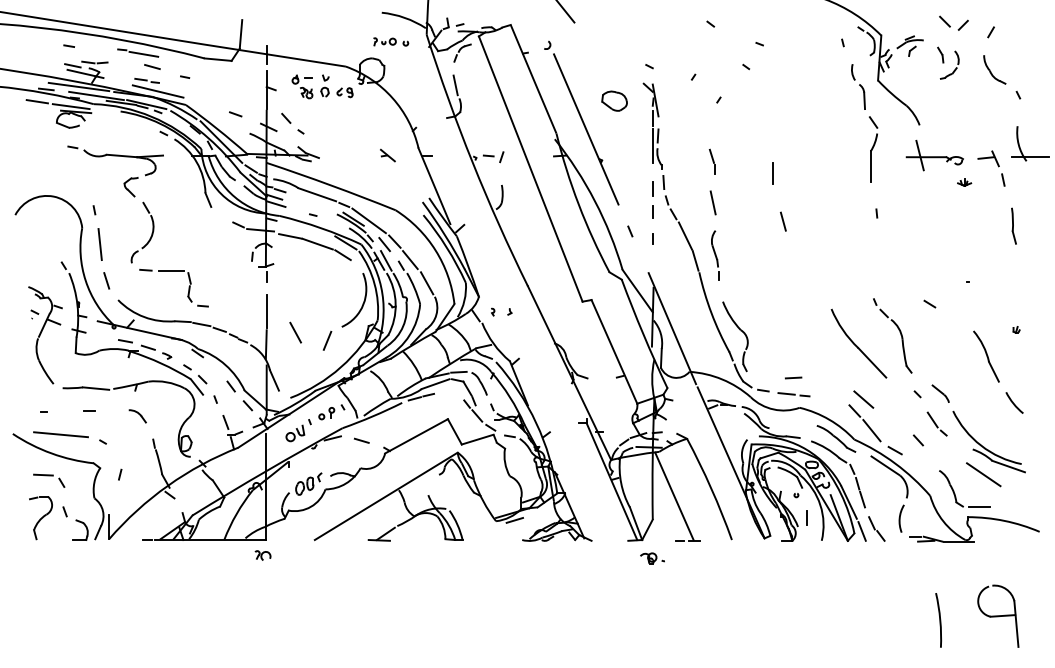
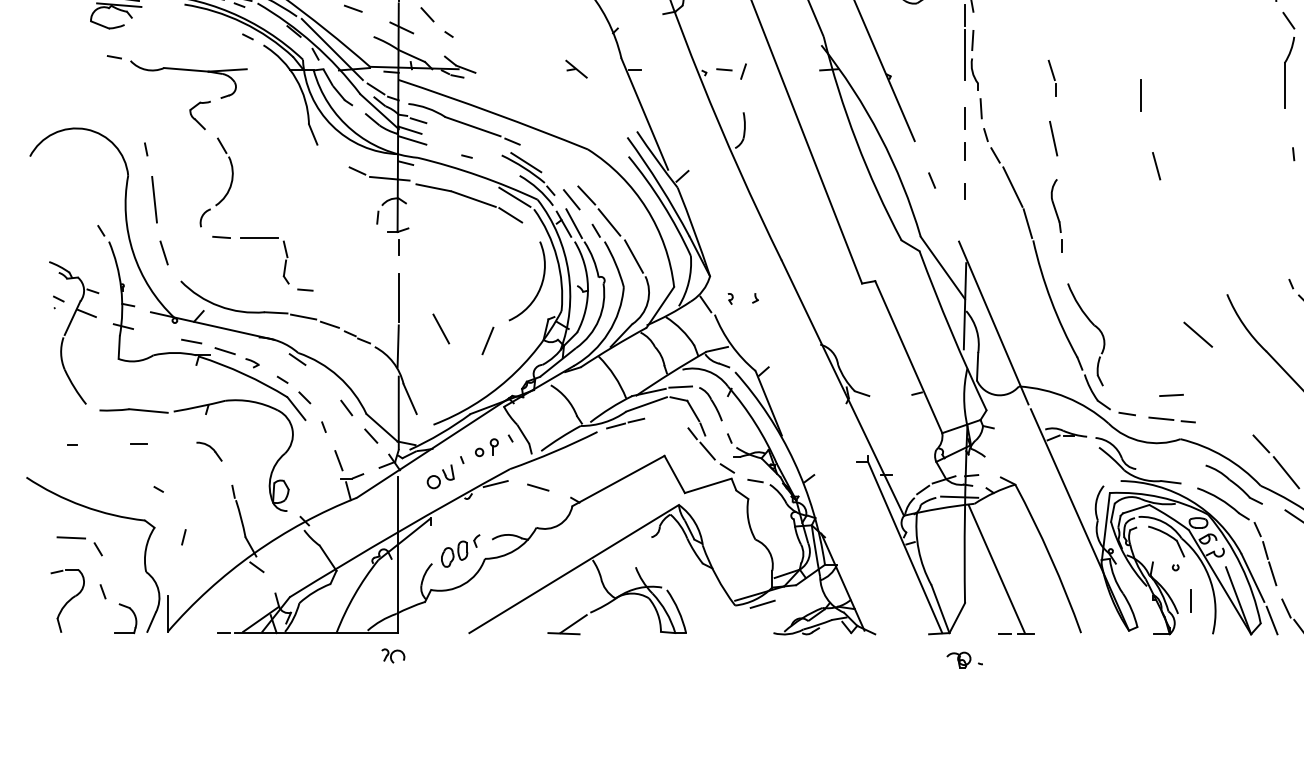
line: (368, 220) -> (548, 164), removed
line: (863, 399) -> (1197, 334), moved
line: (60, 434) -> (96, 478), removed

